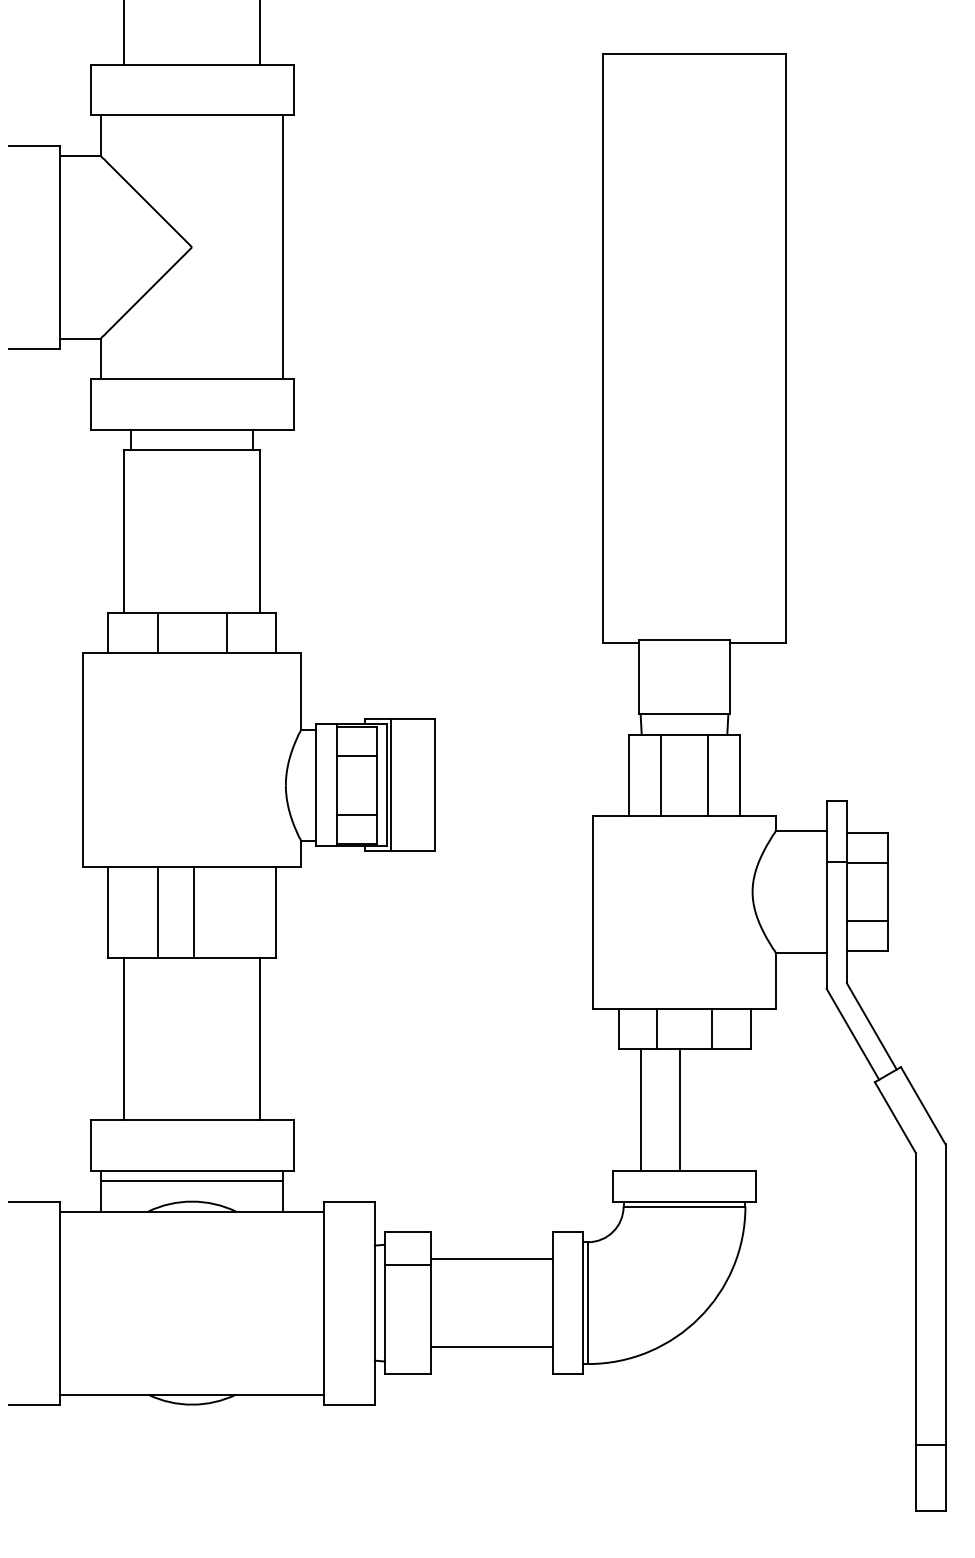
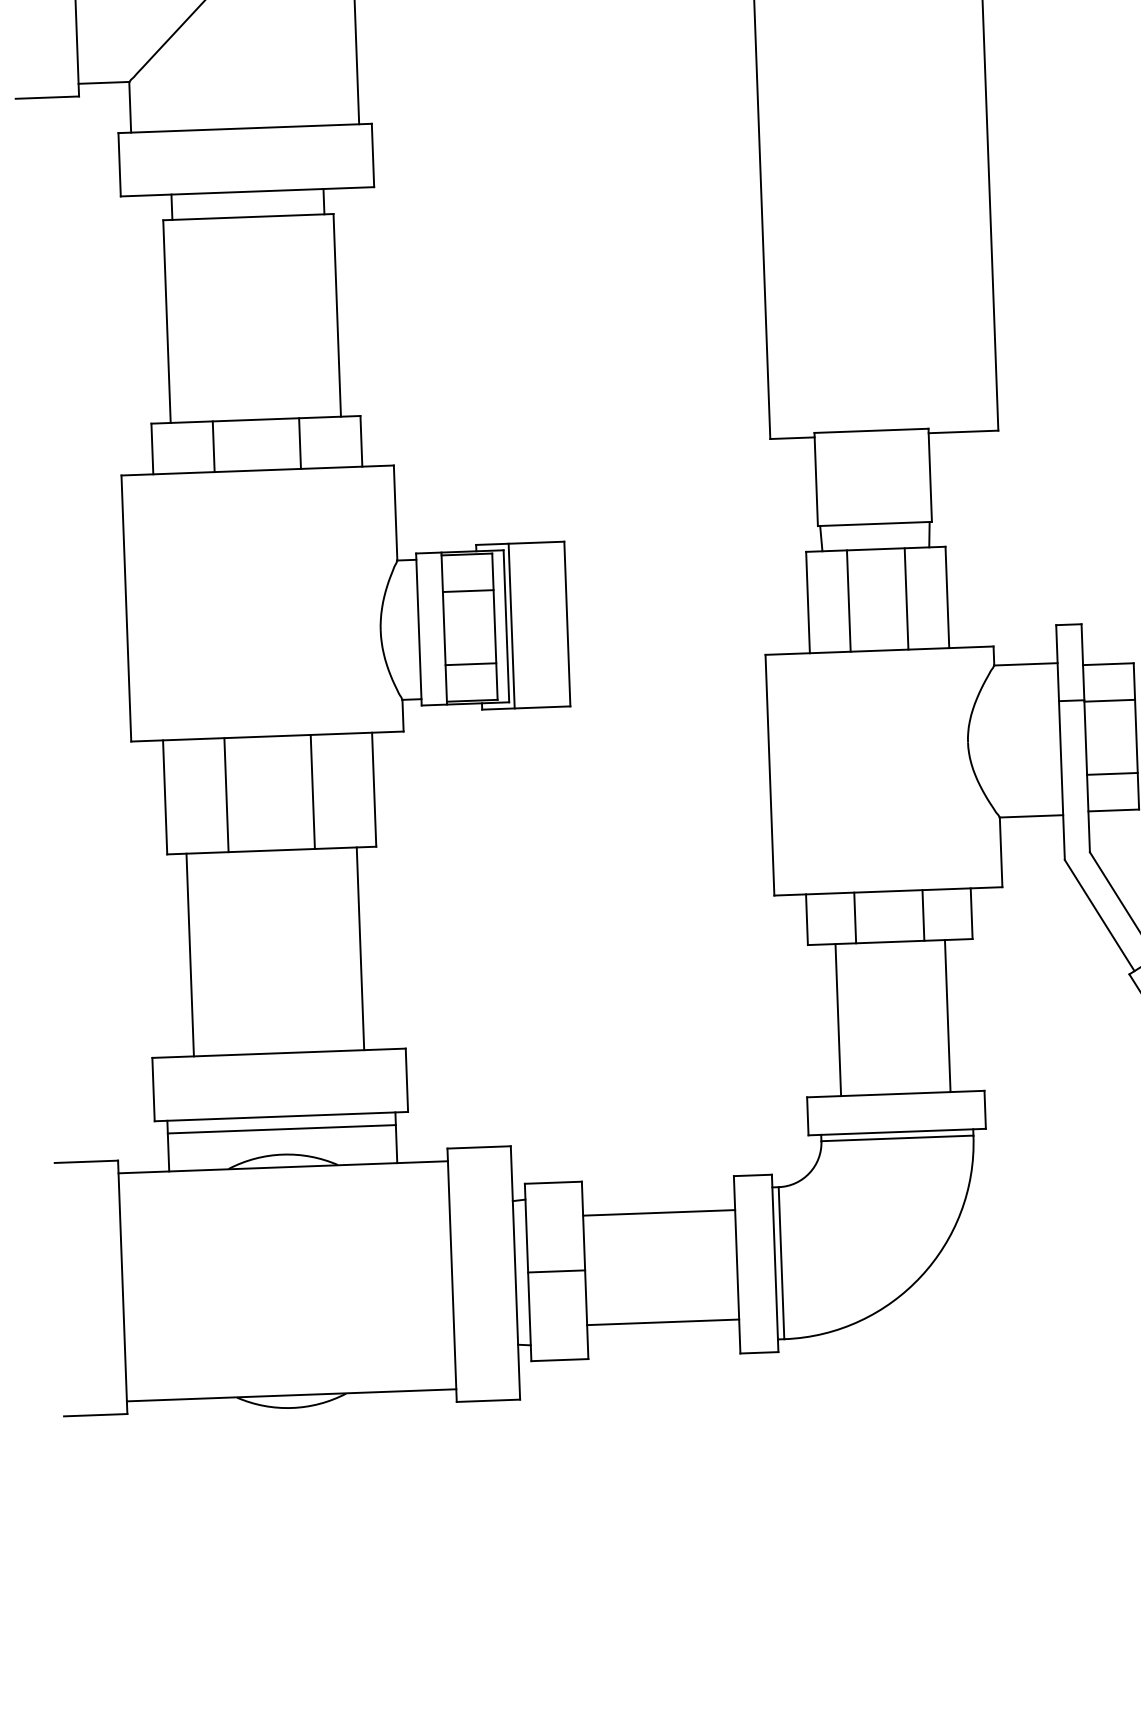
line: (193, 911) -> (312, 791), moved
line: (680, 1110) -> (947, 1016), moved
line: (407, 1265) -> (556, 1271), moved

